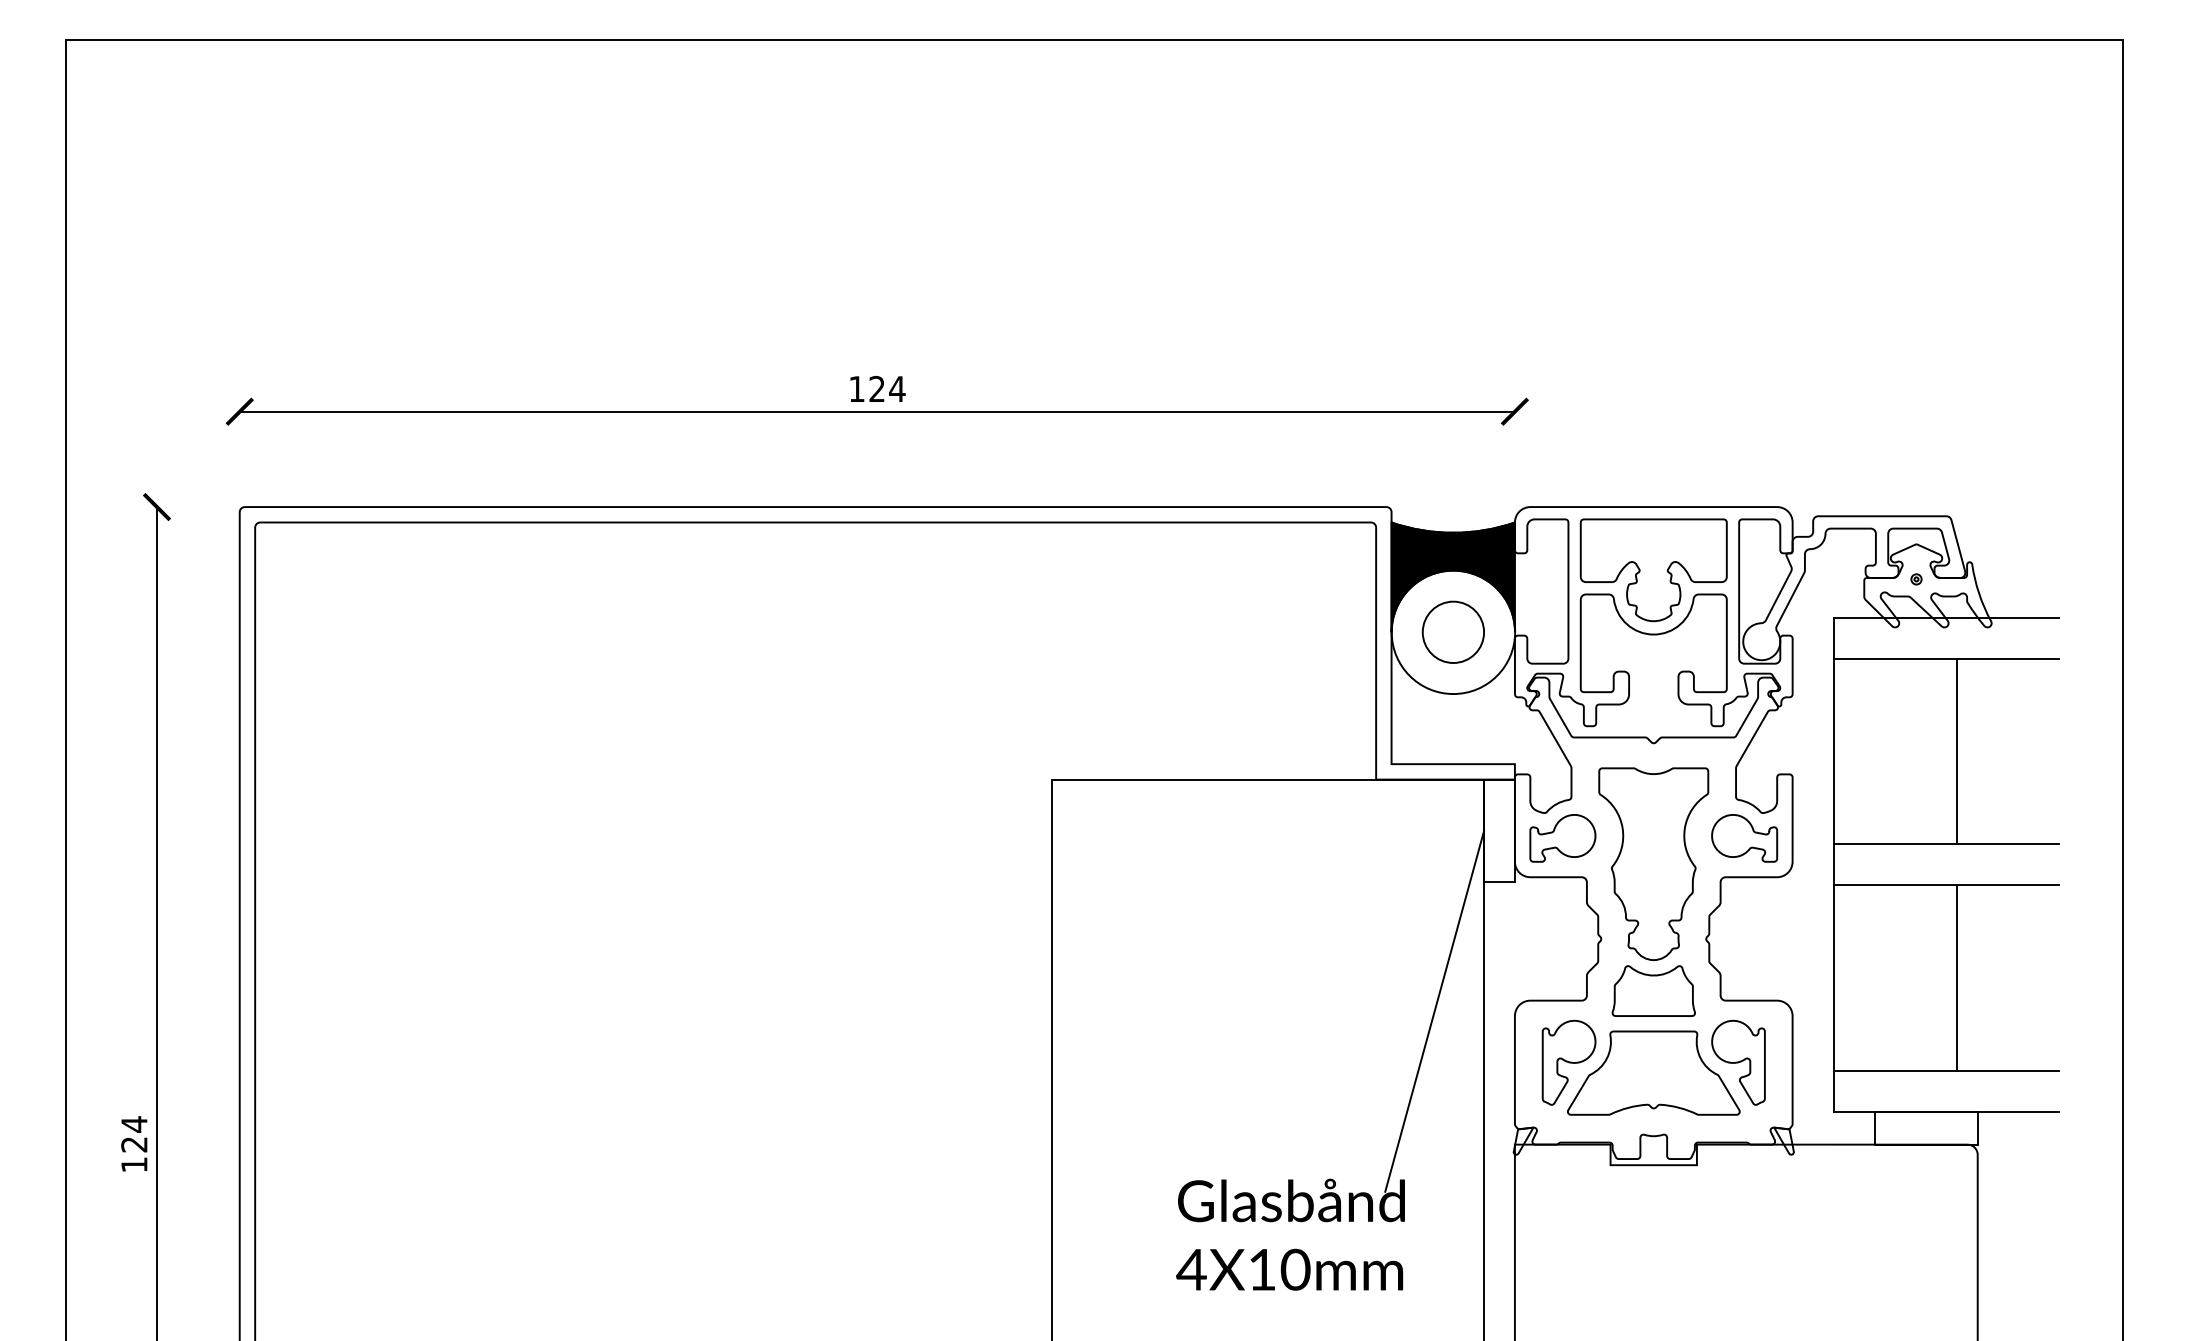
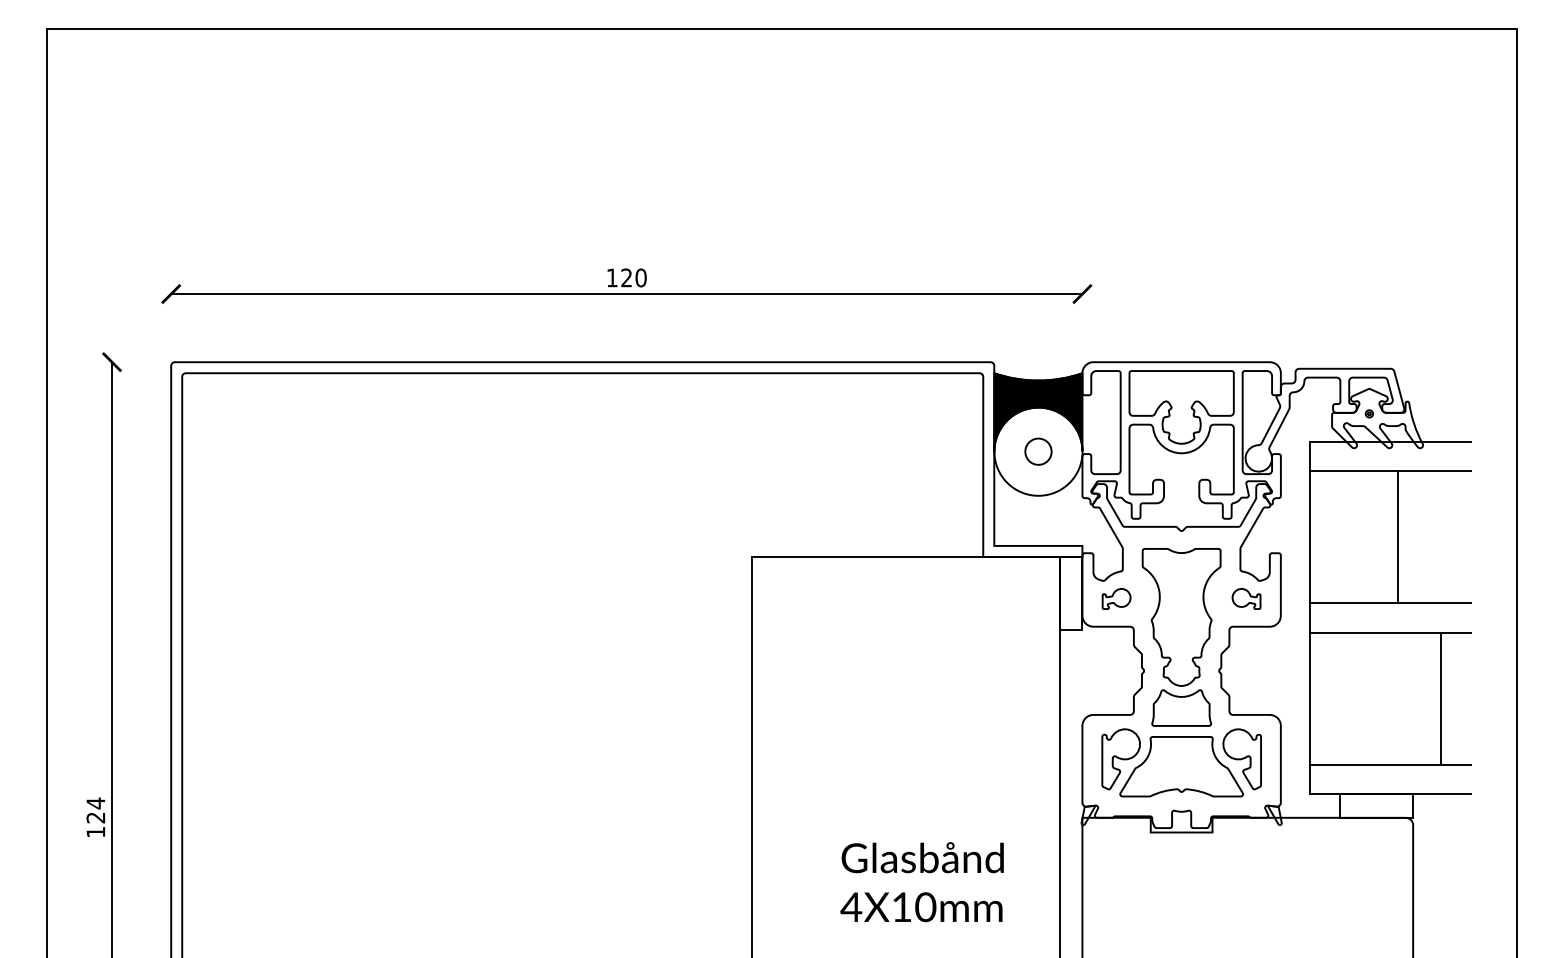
text: (897, 388) -> (641, 277), 124 -> 120
circle: (1453, 632) -> (1038, 451), size x0.6
part: (1562, 837) -> (1116, 598), size x0.6
part: (1744, 837) -> (1246, 598), size x0.6
line: (1957, 977) -> (1441, 698), moved
line: (1433, 1011) -> (1024, 722), removed

